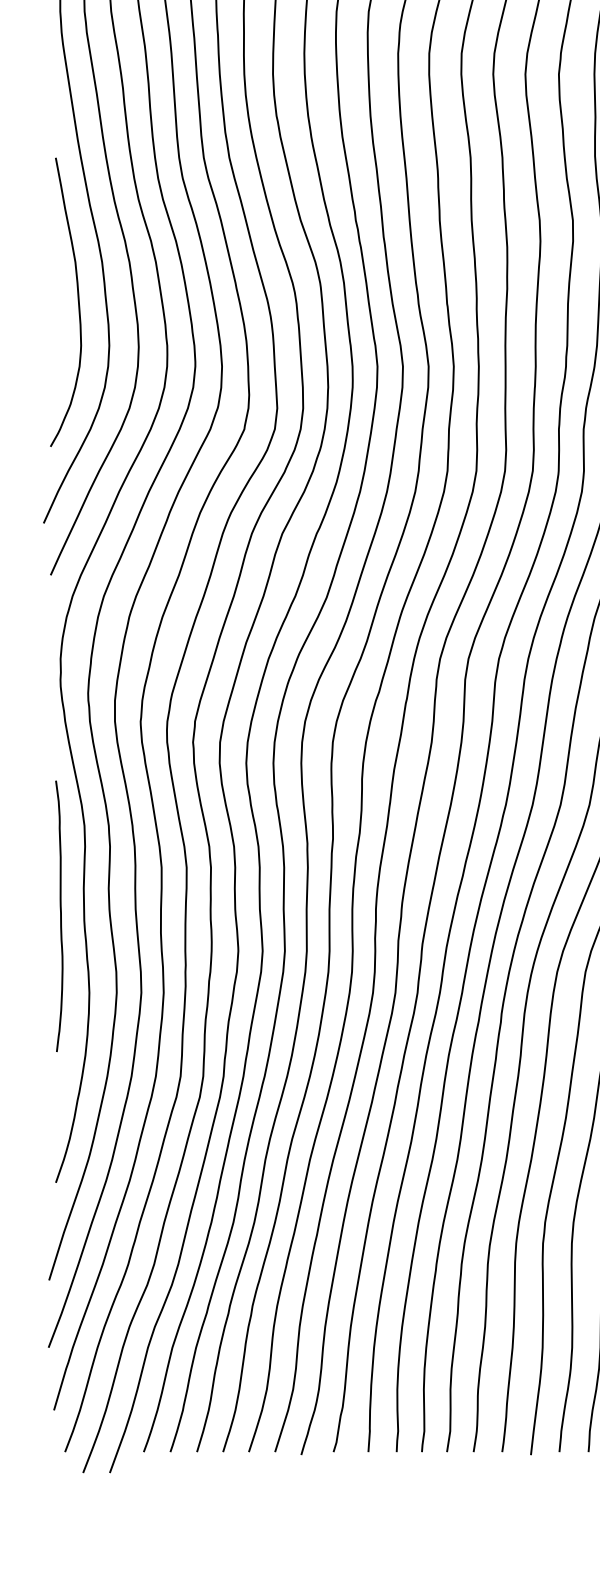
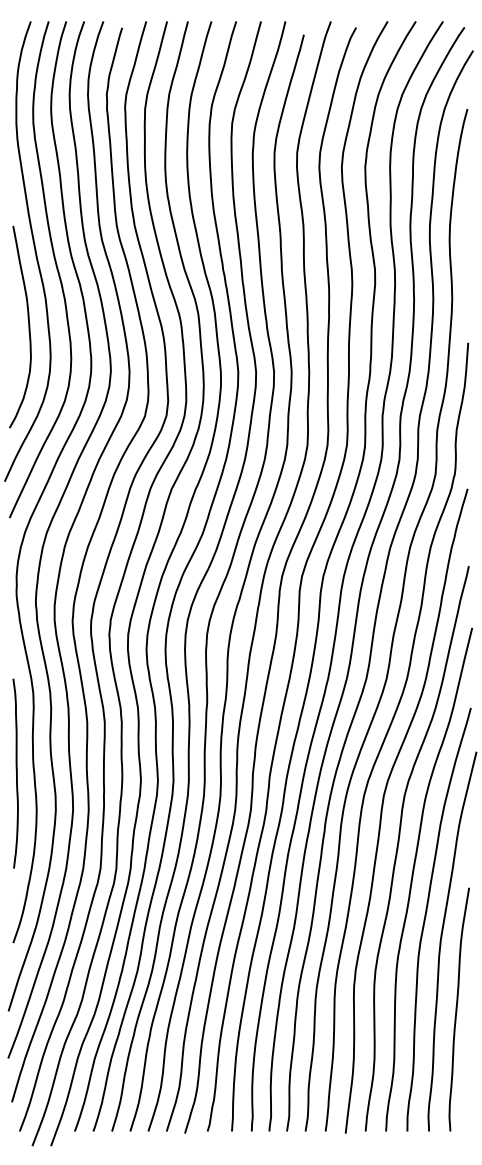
curve: (60, 916) -> (16, 773), moved

